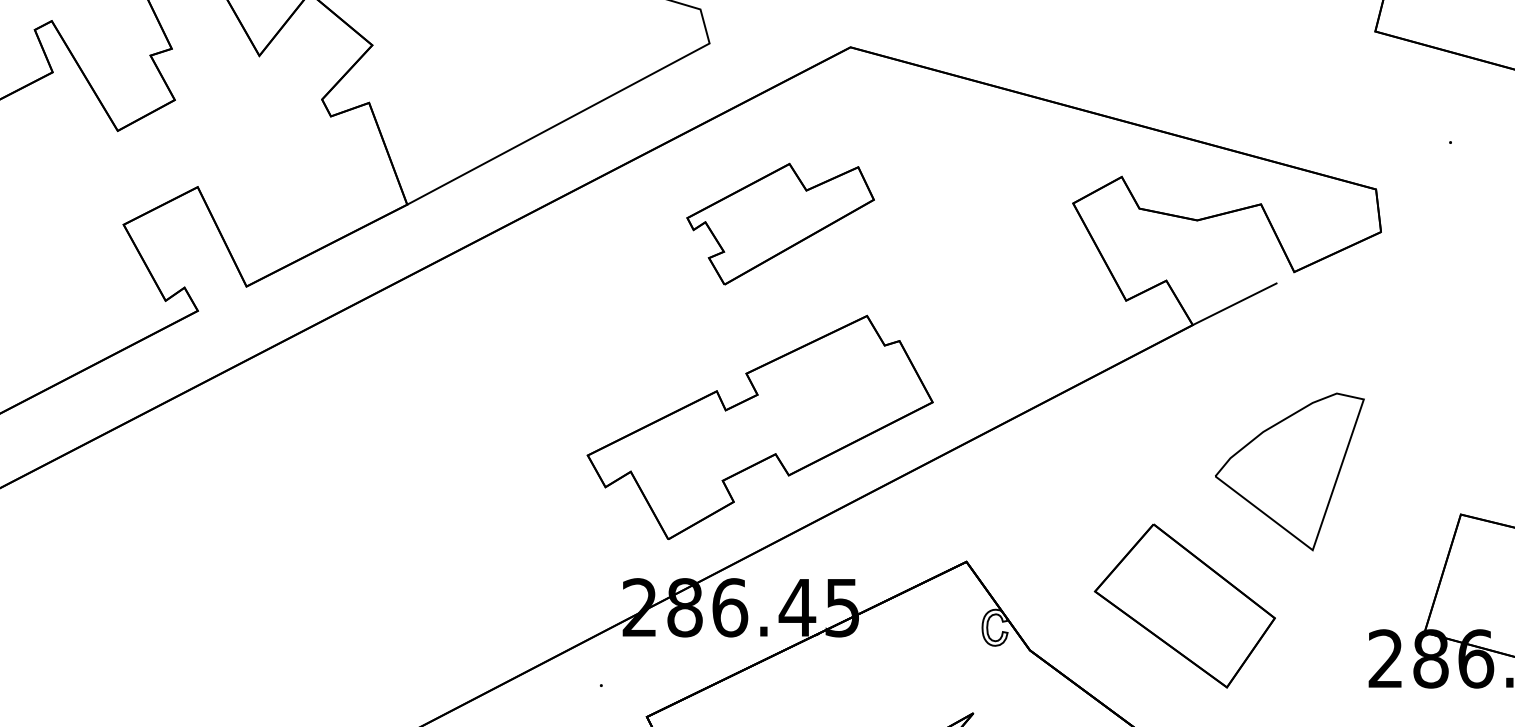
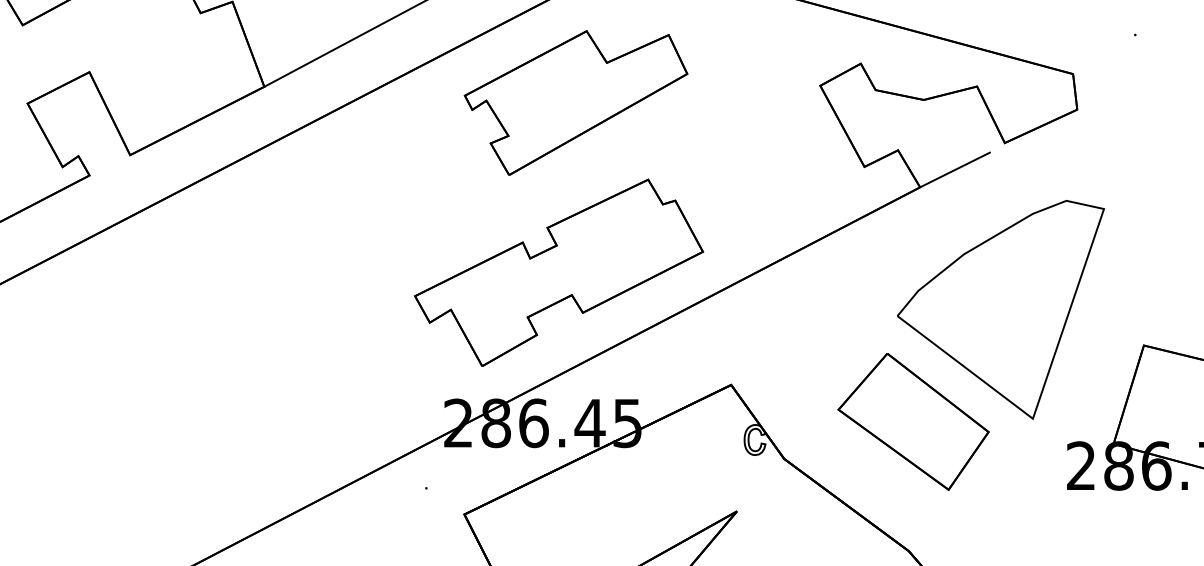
part: (780, 224) -> (575, 103), size x1.43
part: (1289, 471) -> (1000, 309), size x1.67

